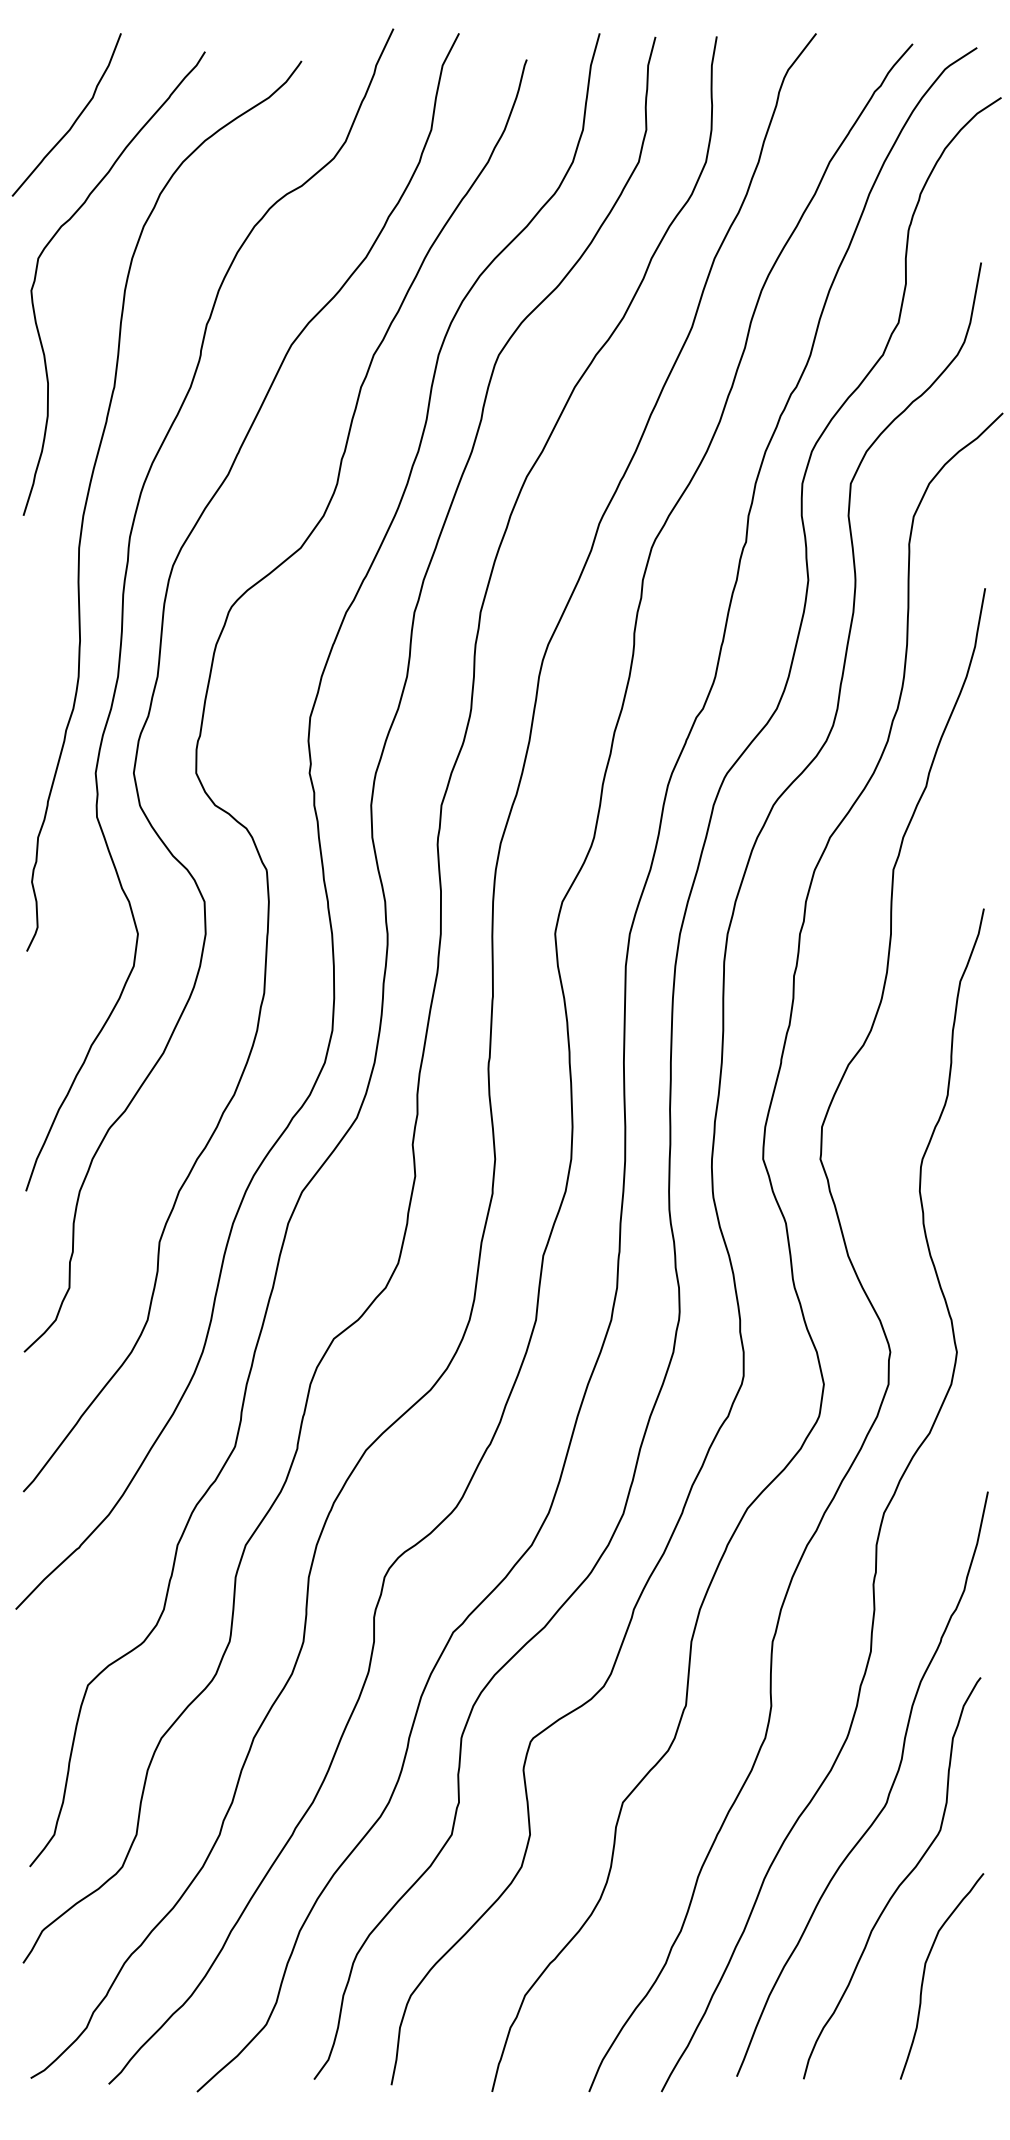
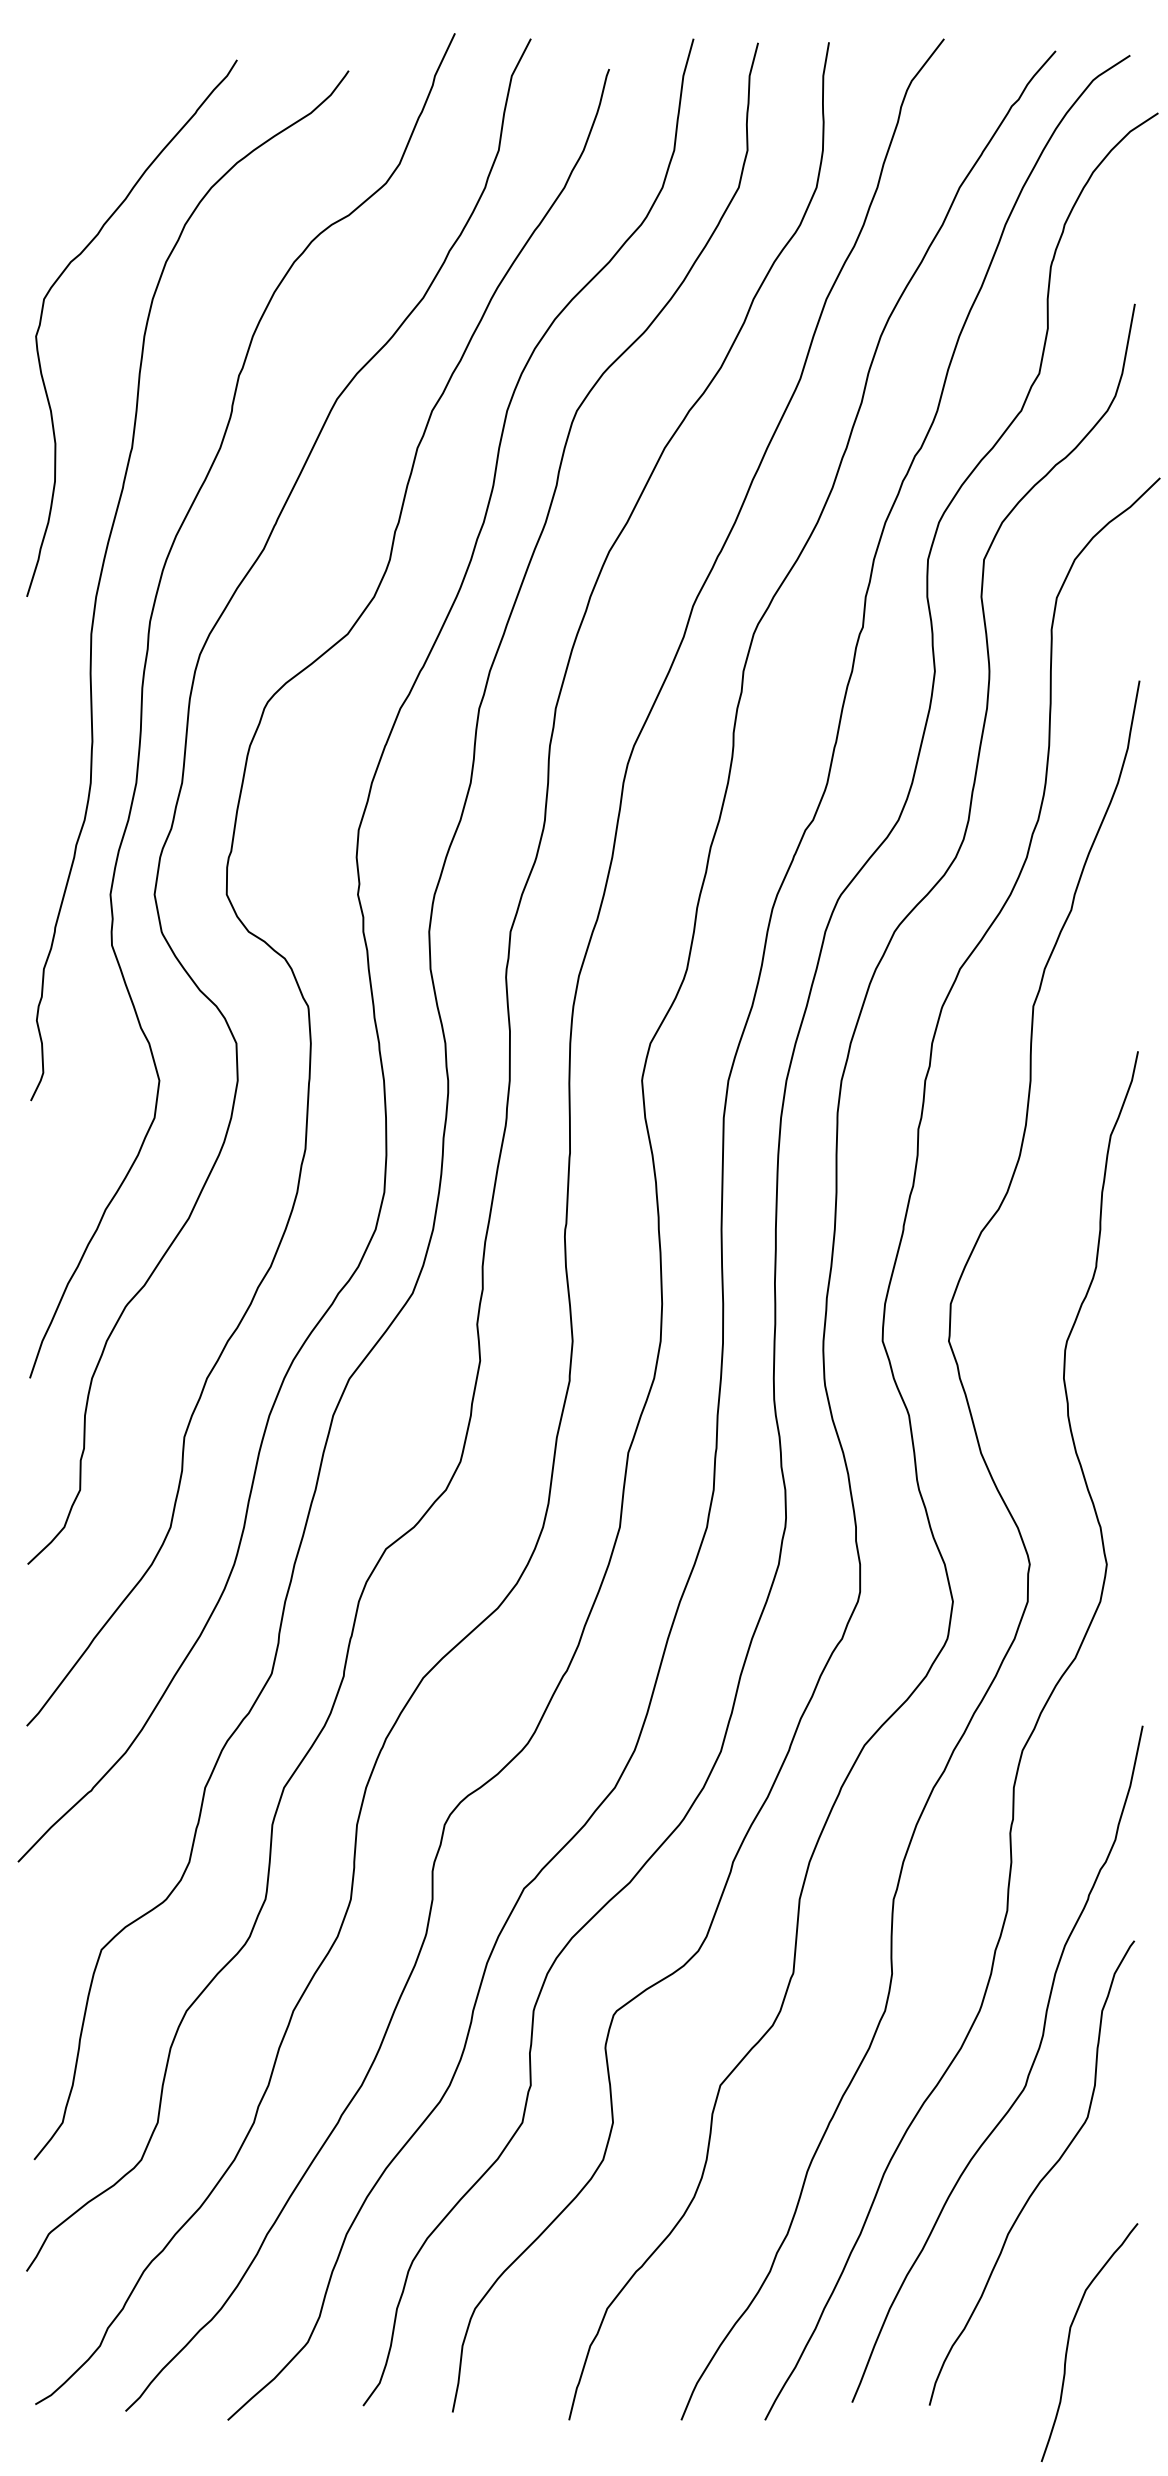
curve: (74, 120) -> (86, 139), removed
curve: (924, 1975) -> (1069, 2341), moved

